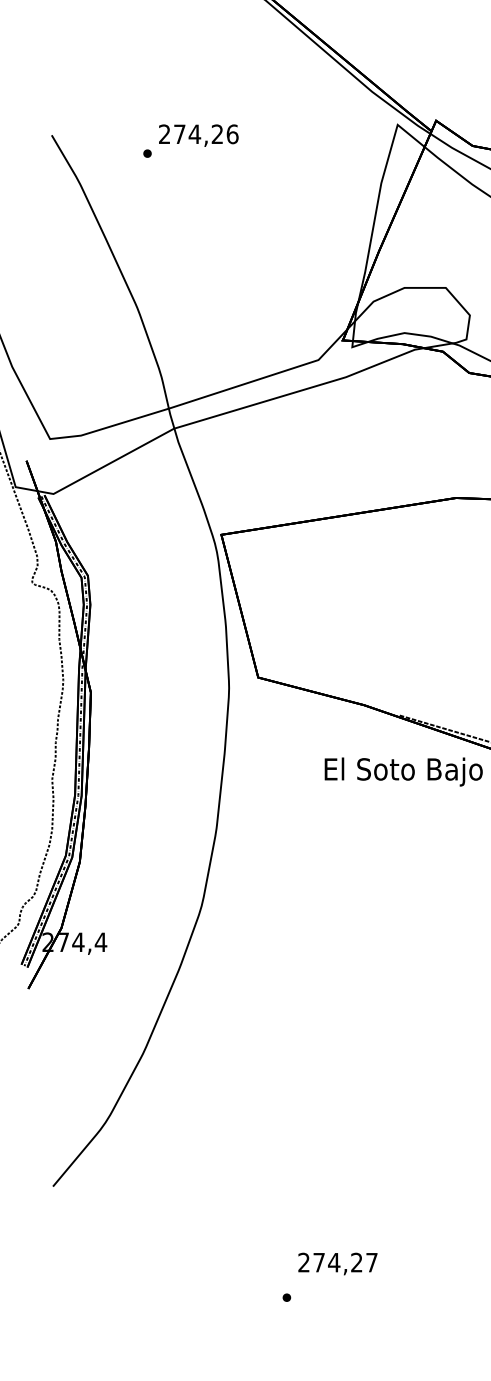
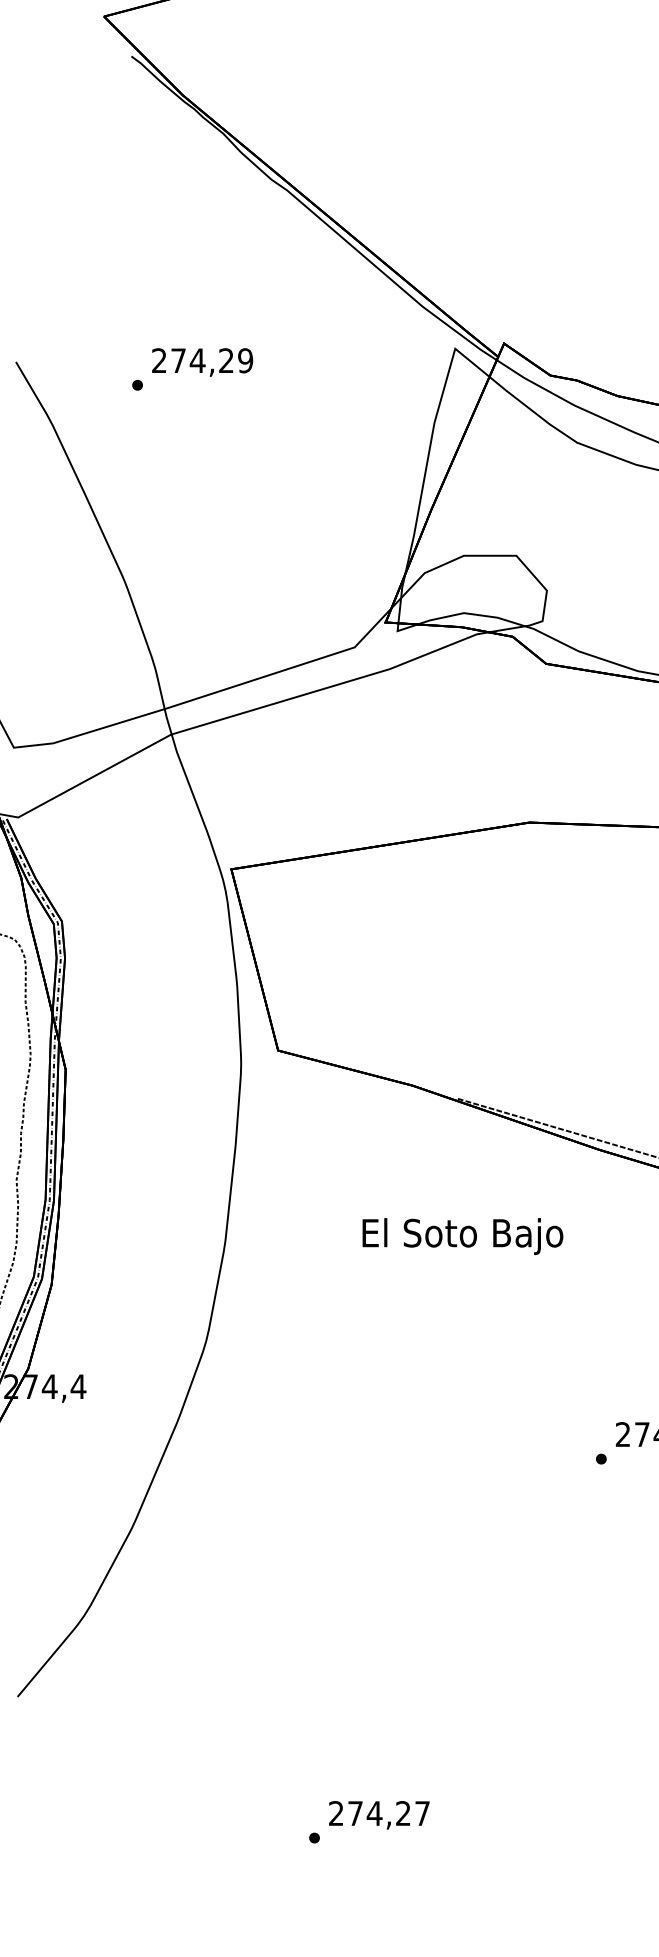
text: (232, 134) -> (245, 360), 274,26 -> 274,29
text: (403, 771) -> (462, 1236), moved
text: (338, 1264) -> (379, 1815), moved

